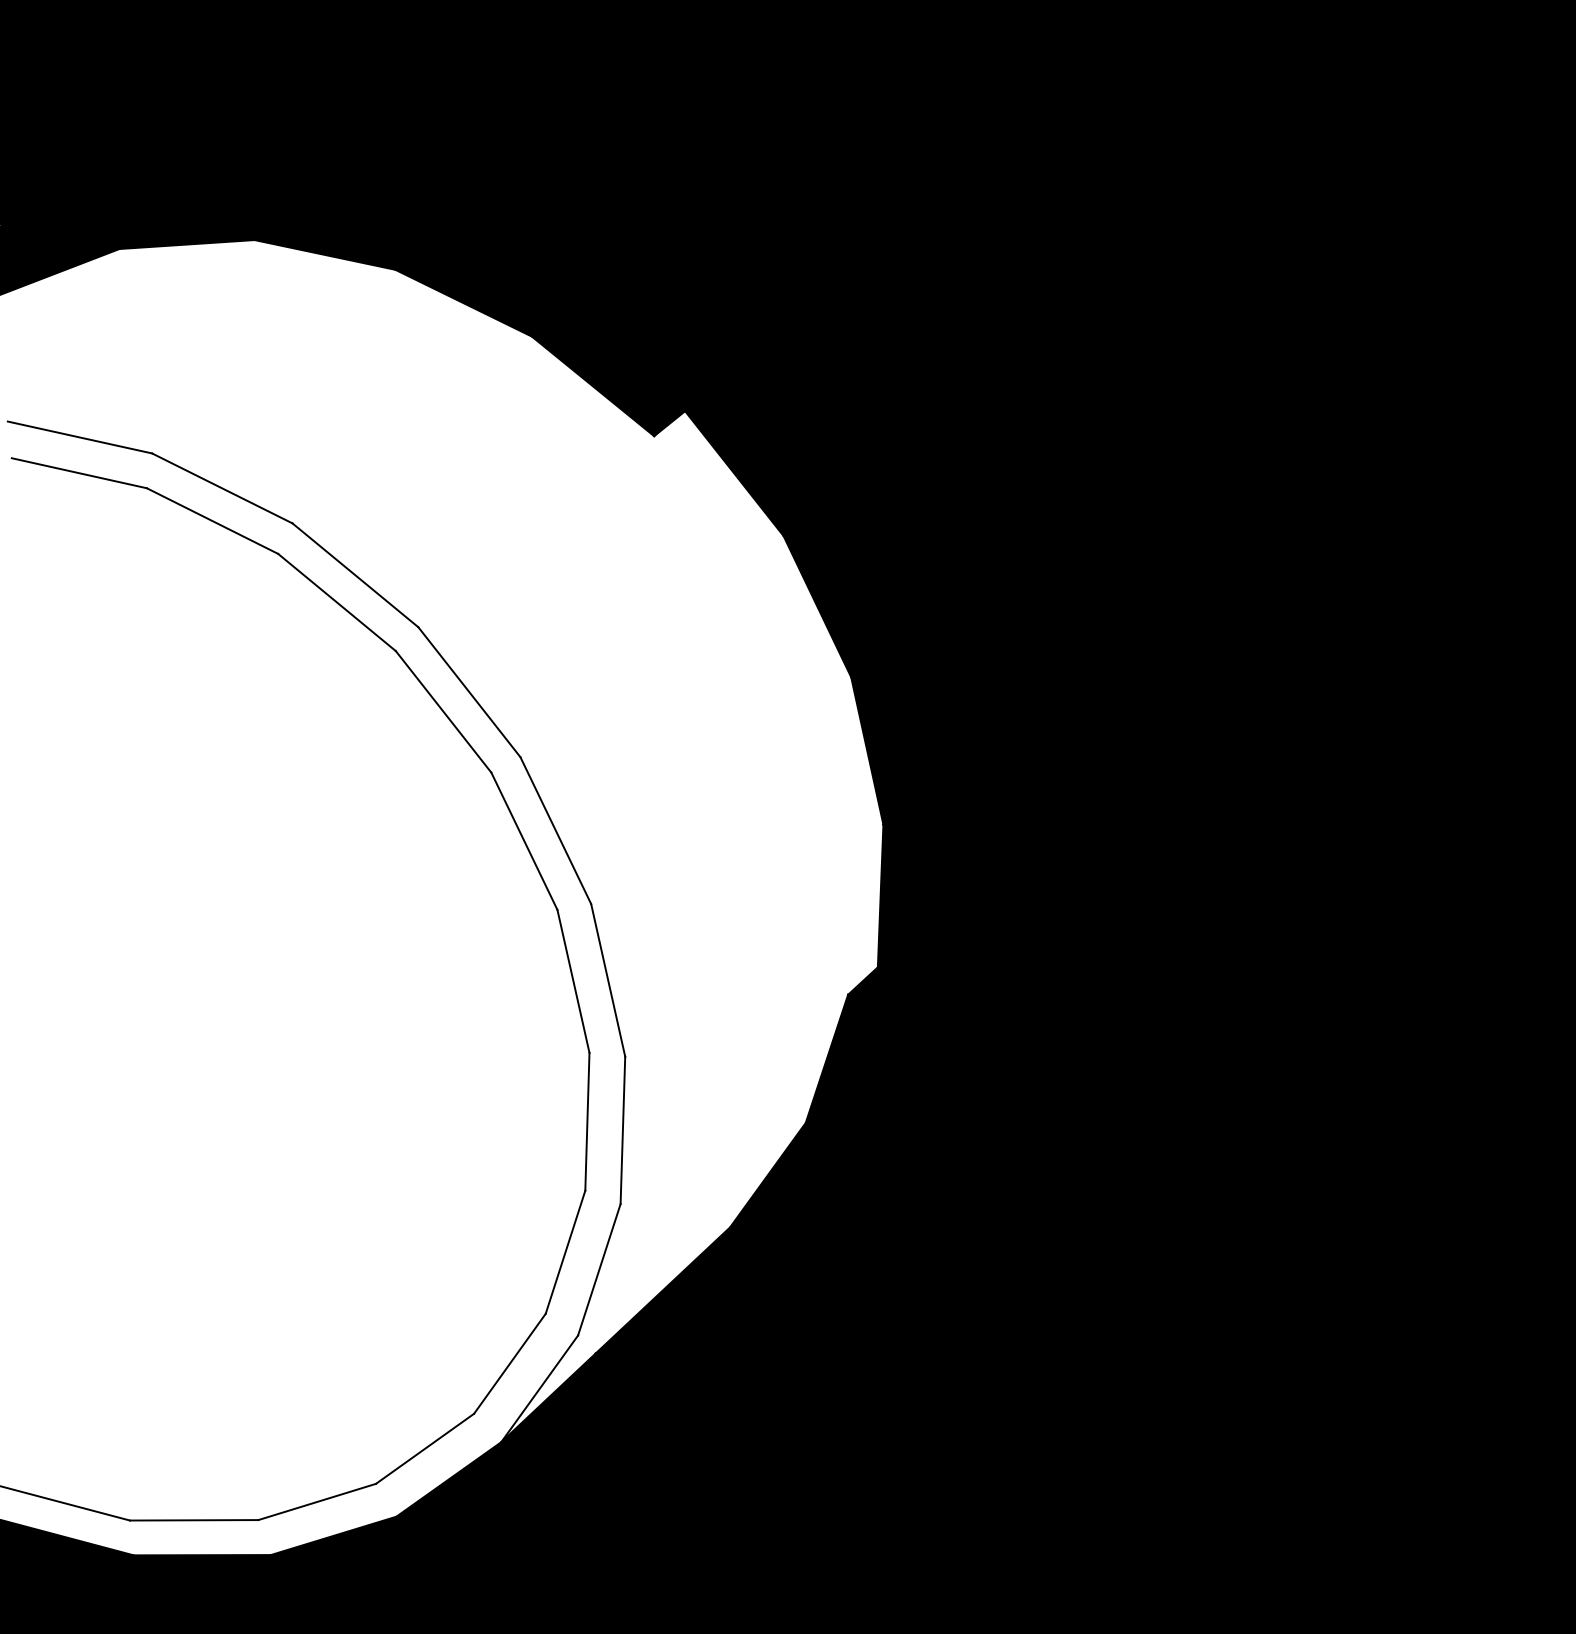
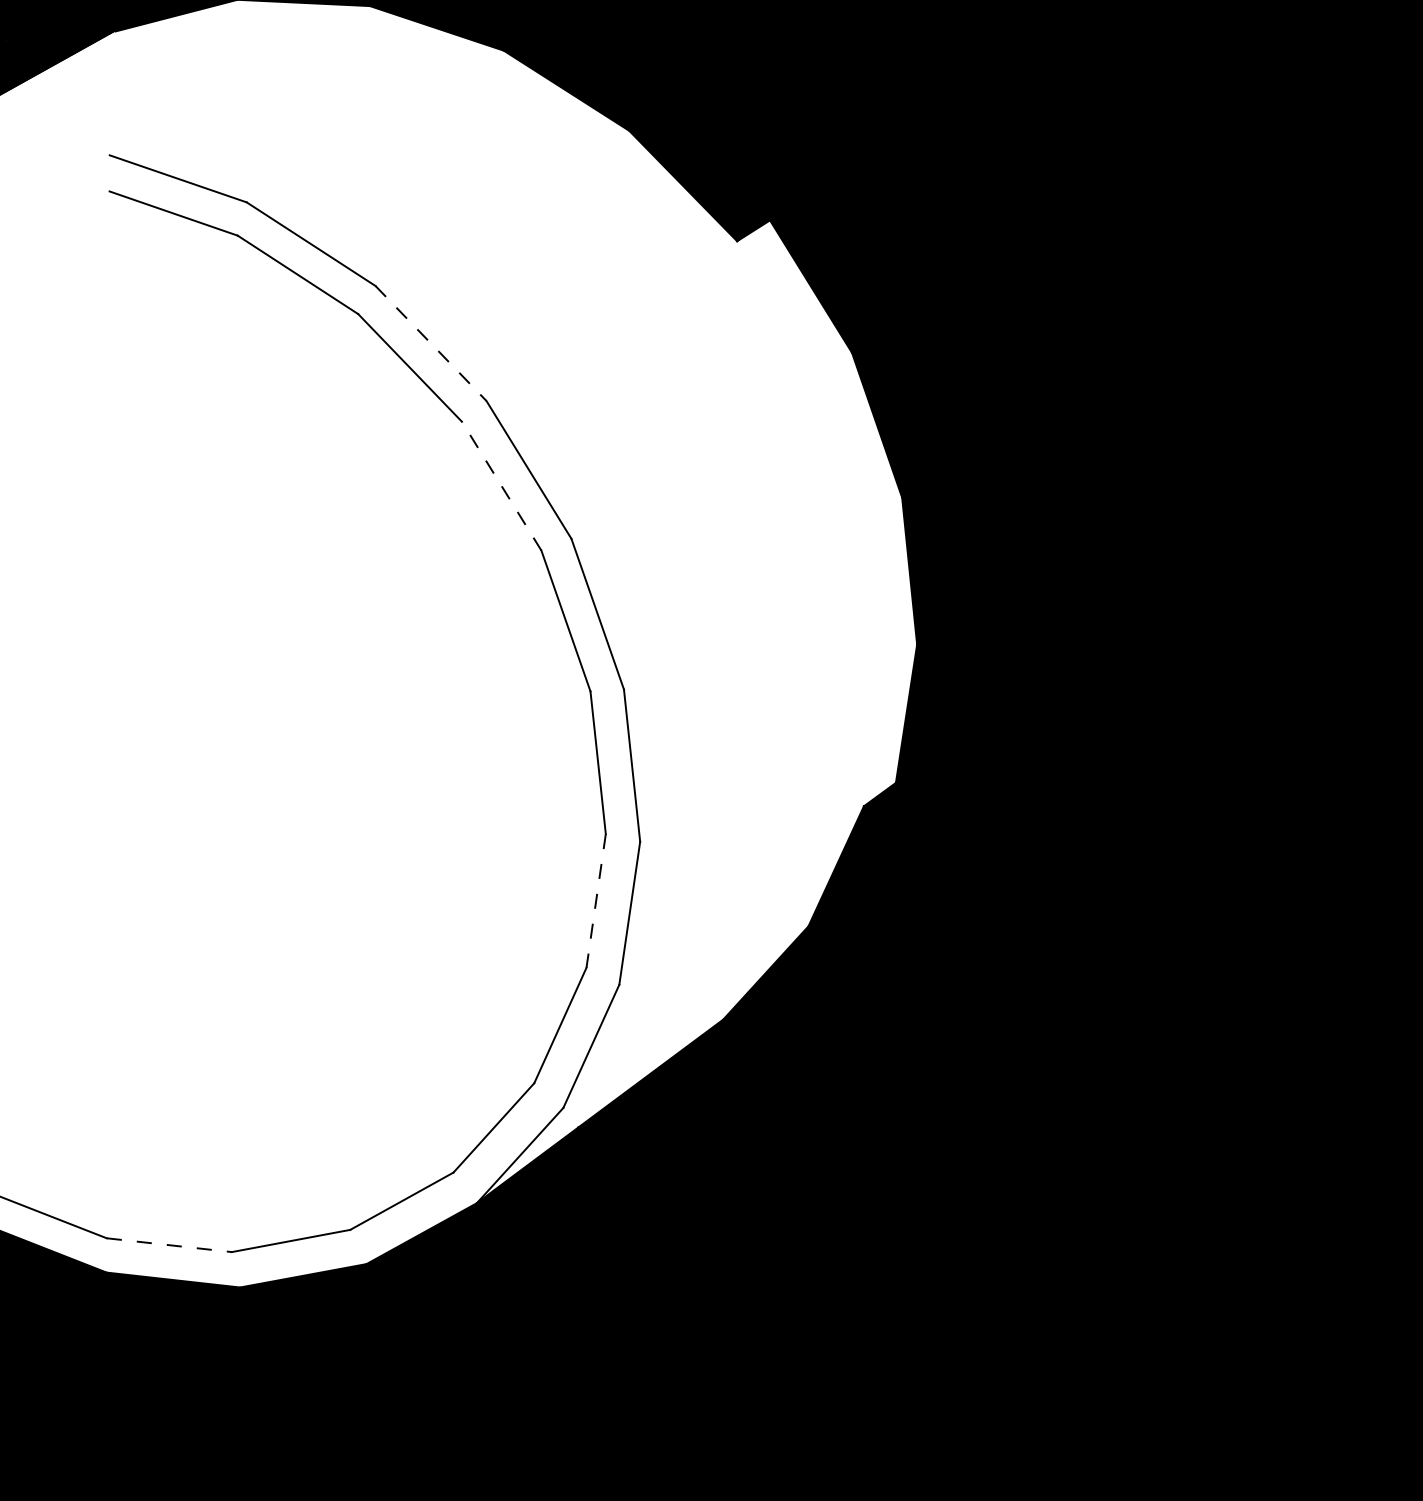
line: (355, 575) -> (431, 343), solid -> dashed
line: (443, 711) -> (501, 485), solid -> dashed
line: (587, 1121) -> (596, 900), solid -> dashed
line: (194, 1520) -> (169, 1245), solid -> dashed

